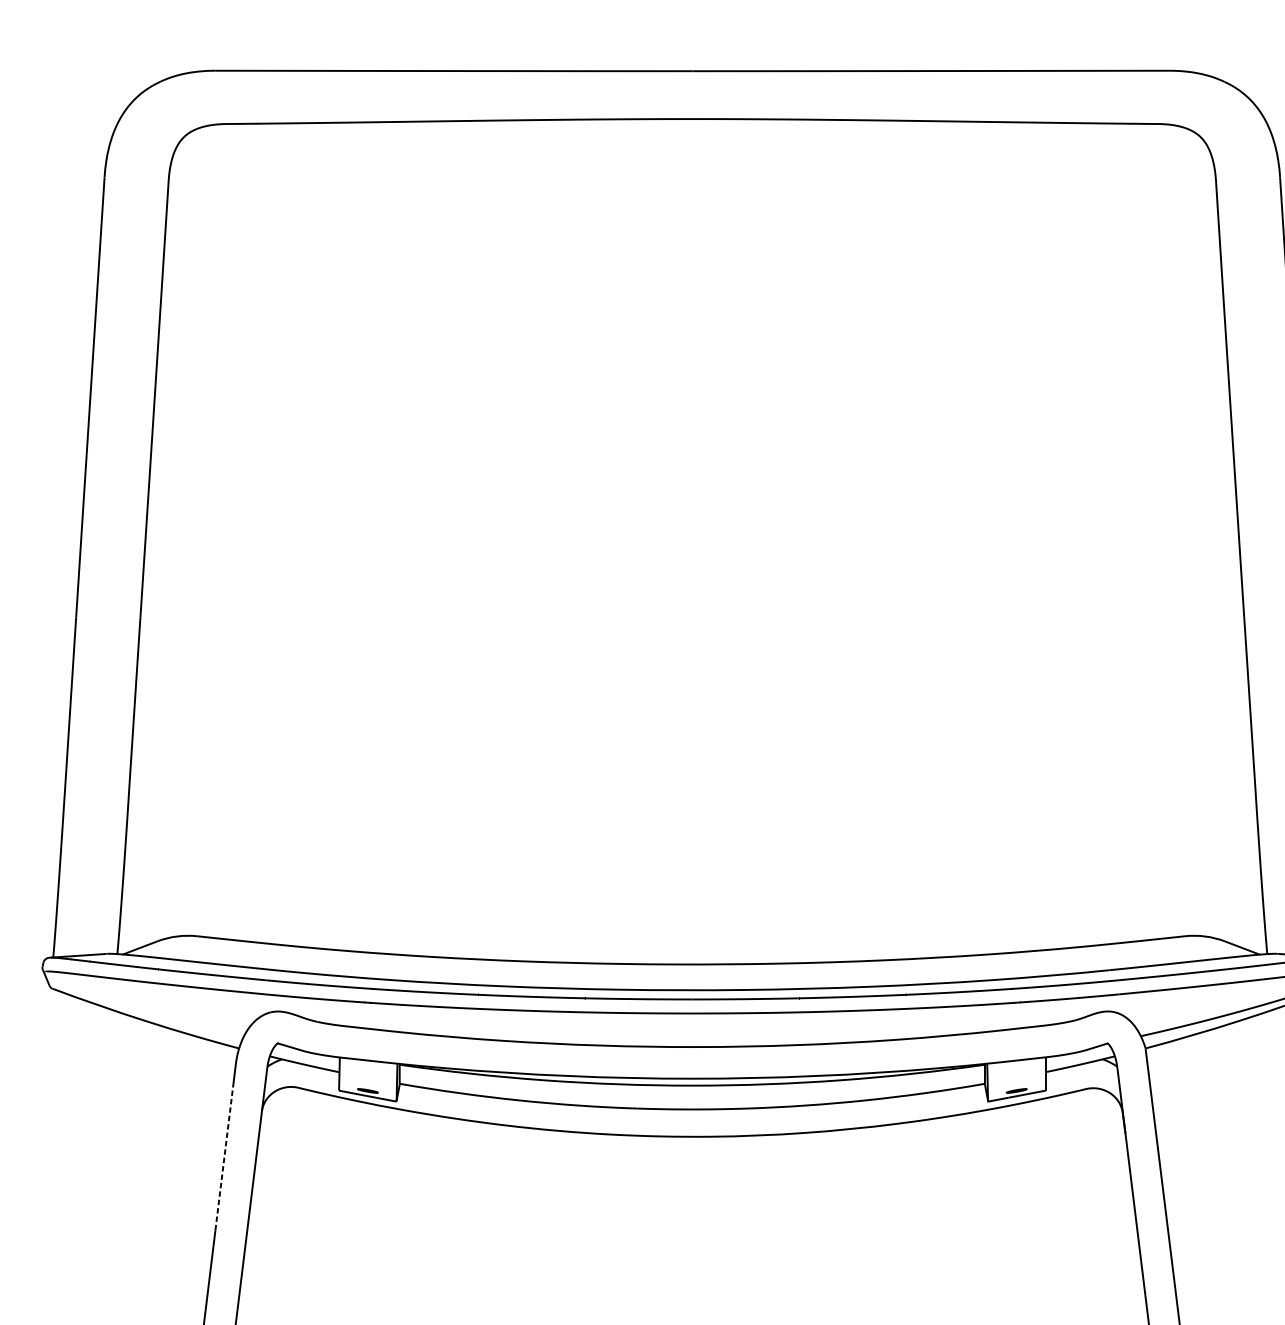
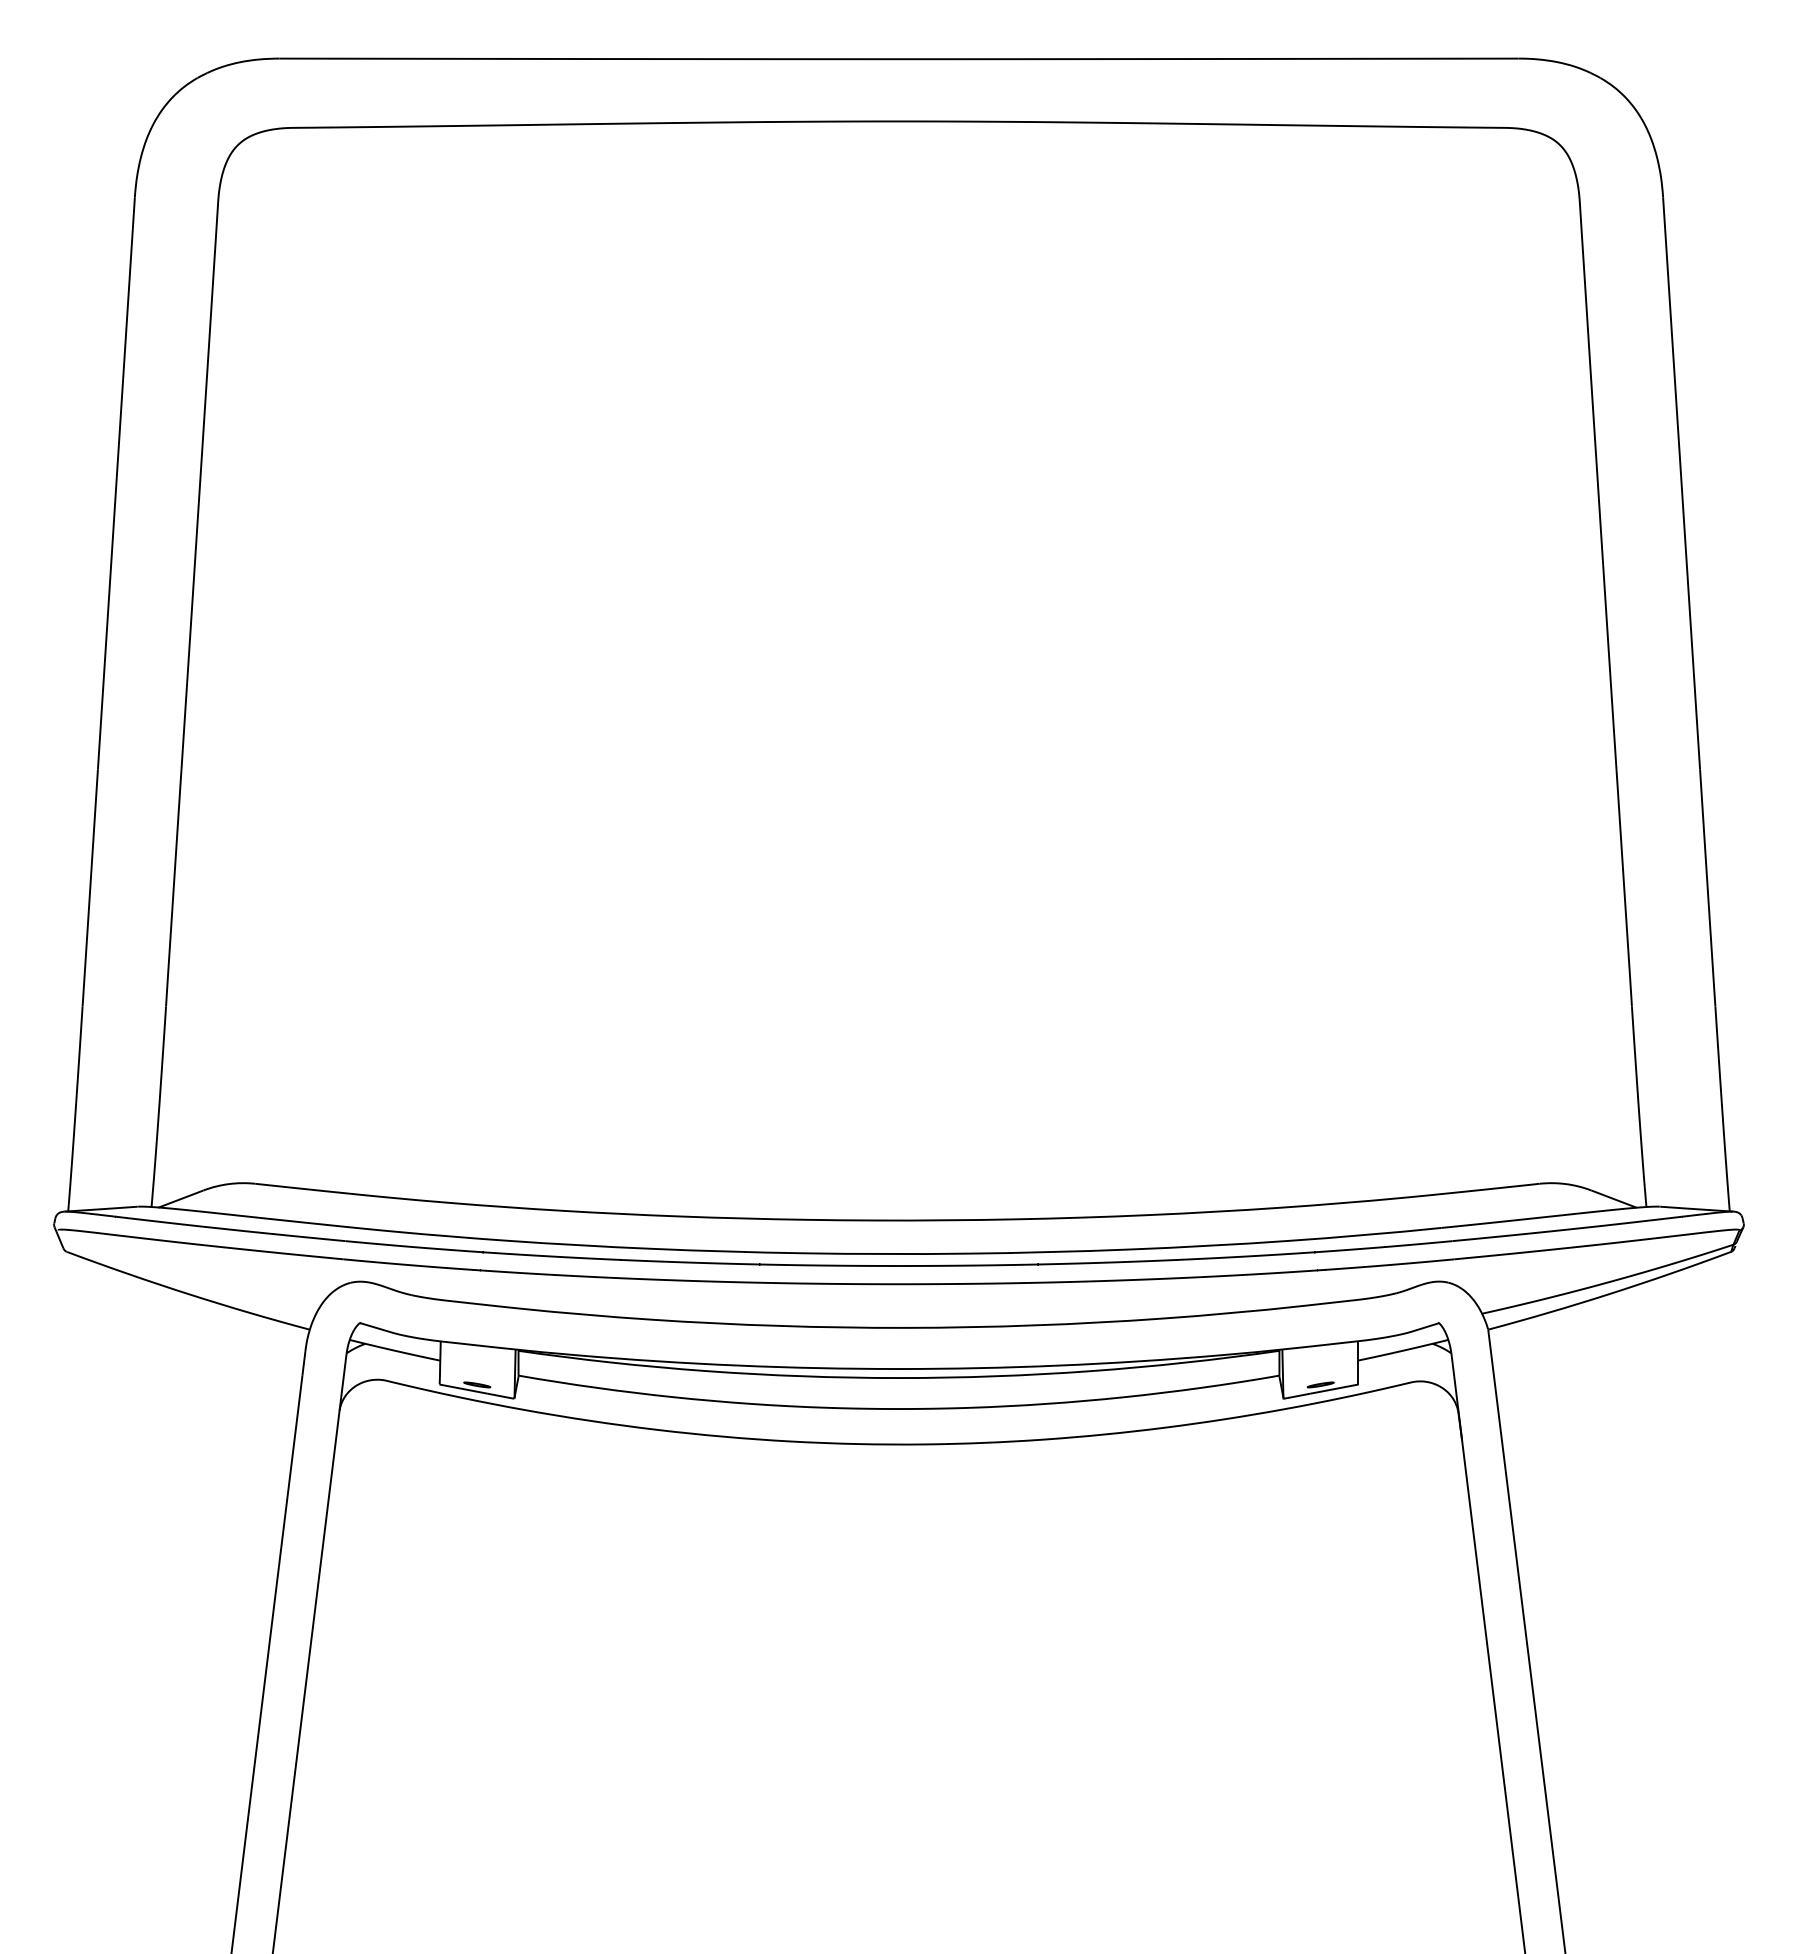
line: (224, 1156) -> (290, 1470), dashed -> solid

